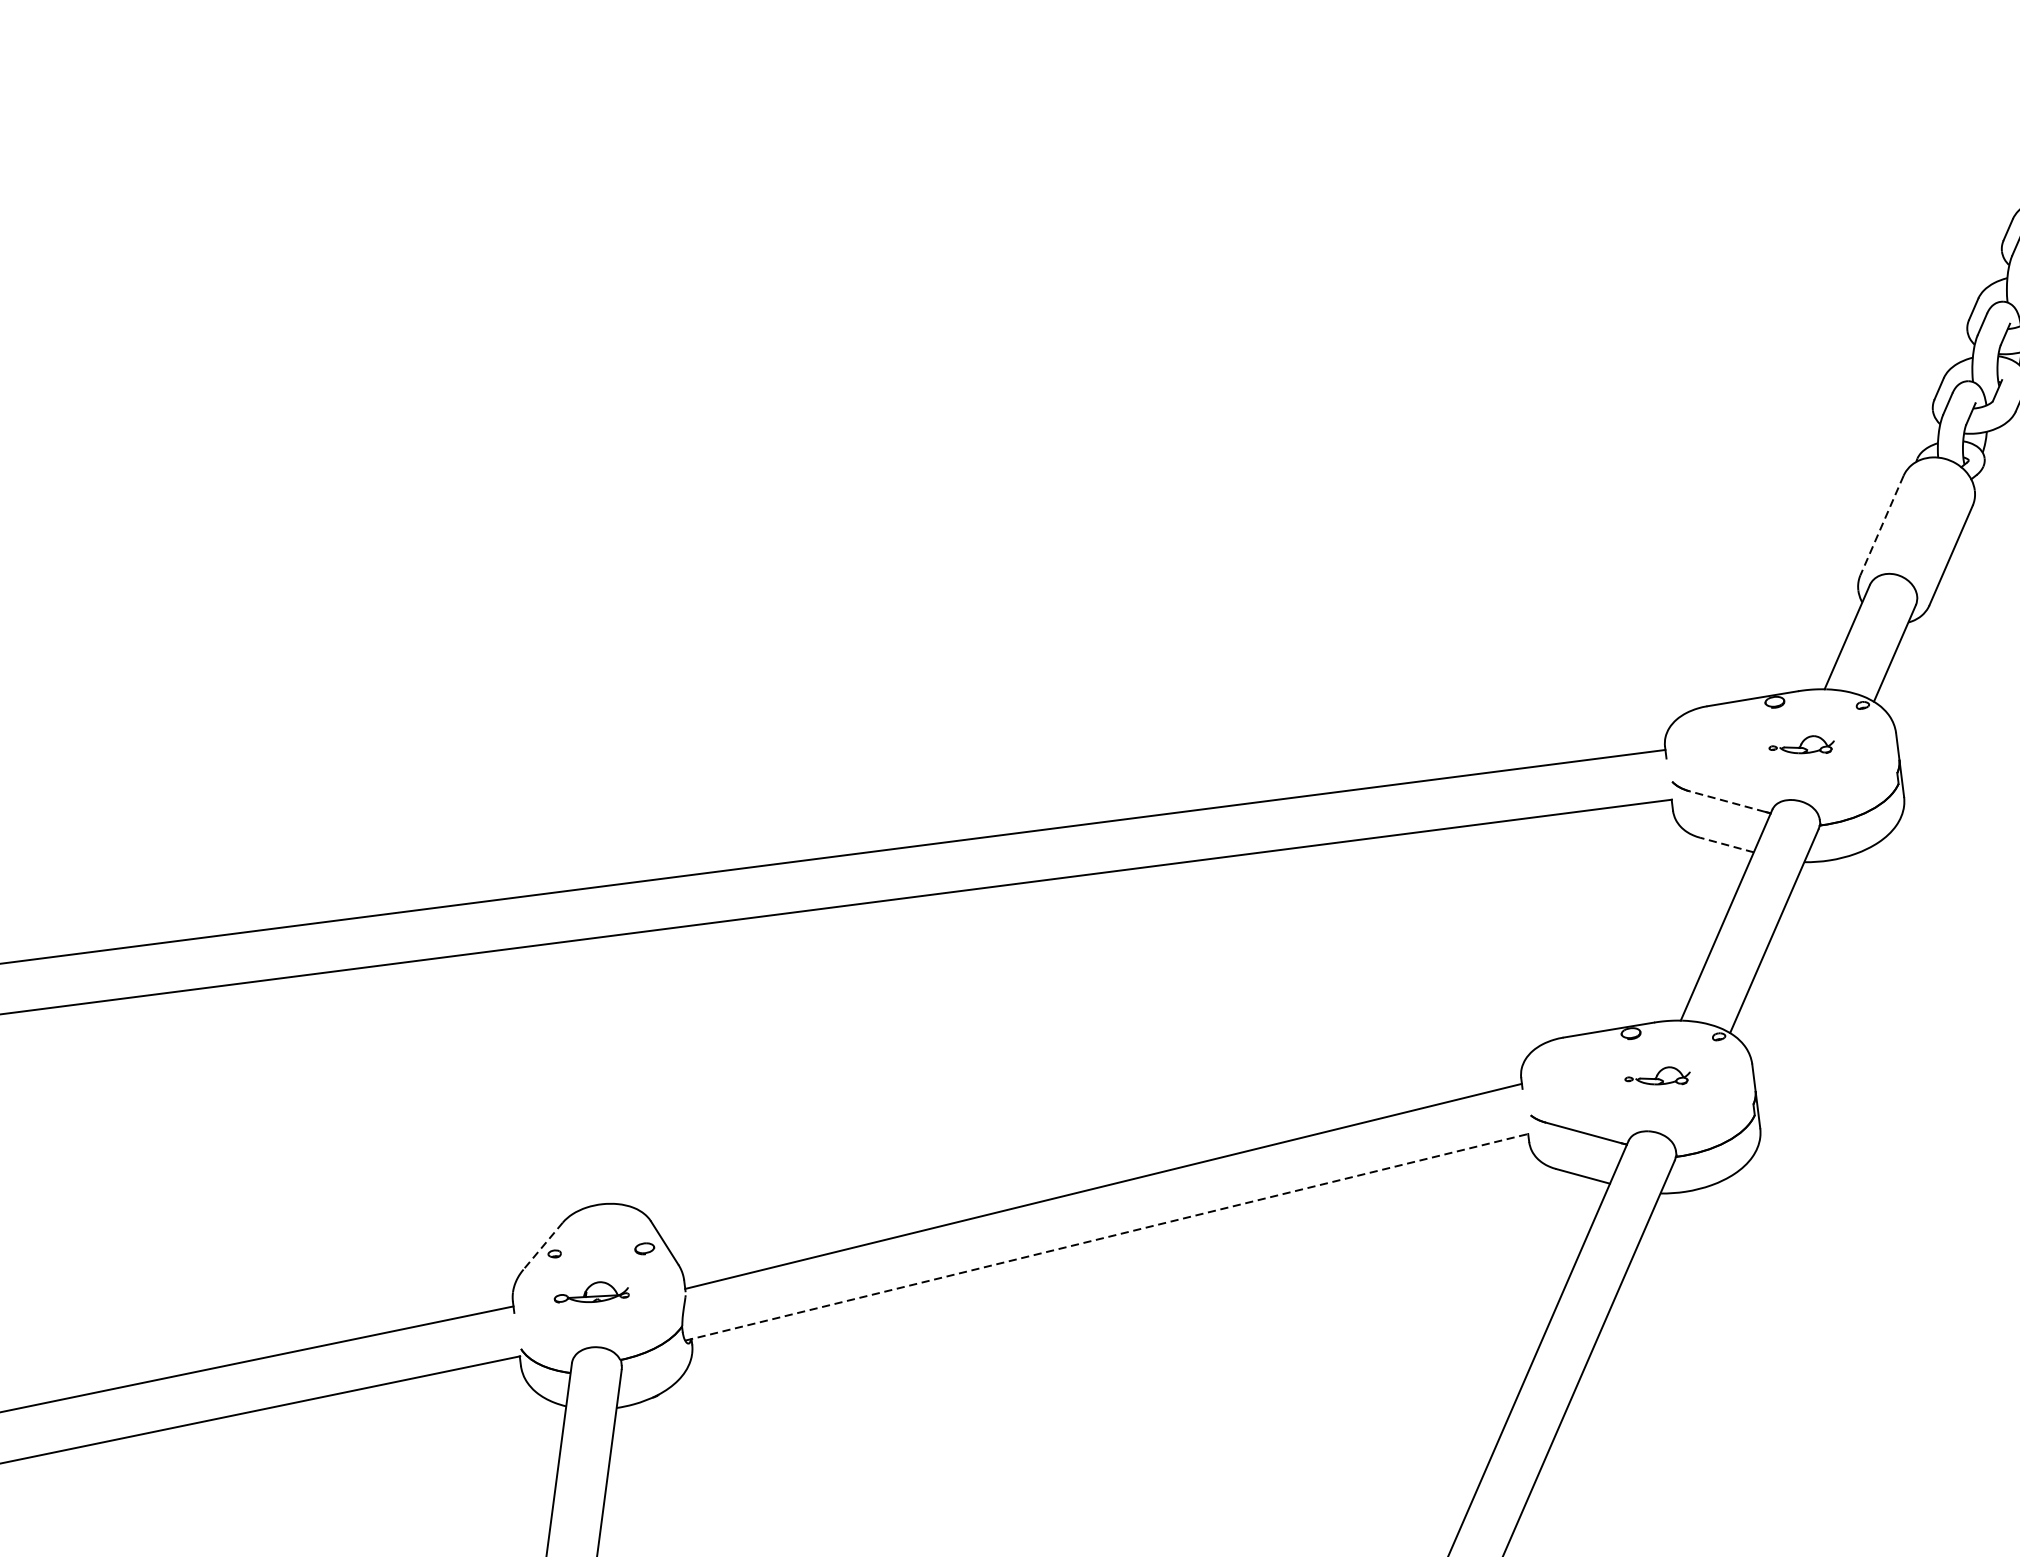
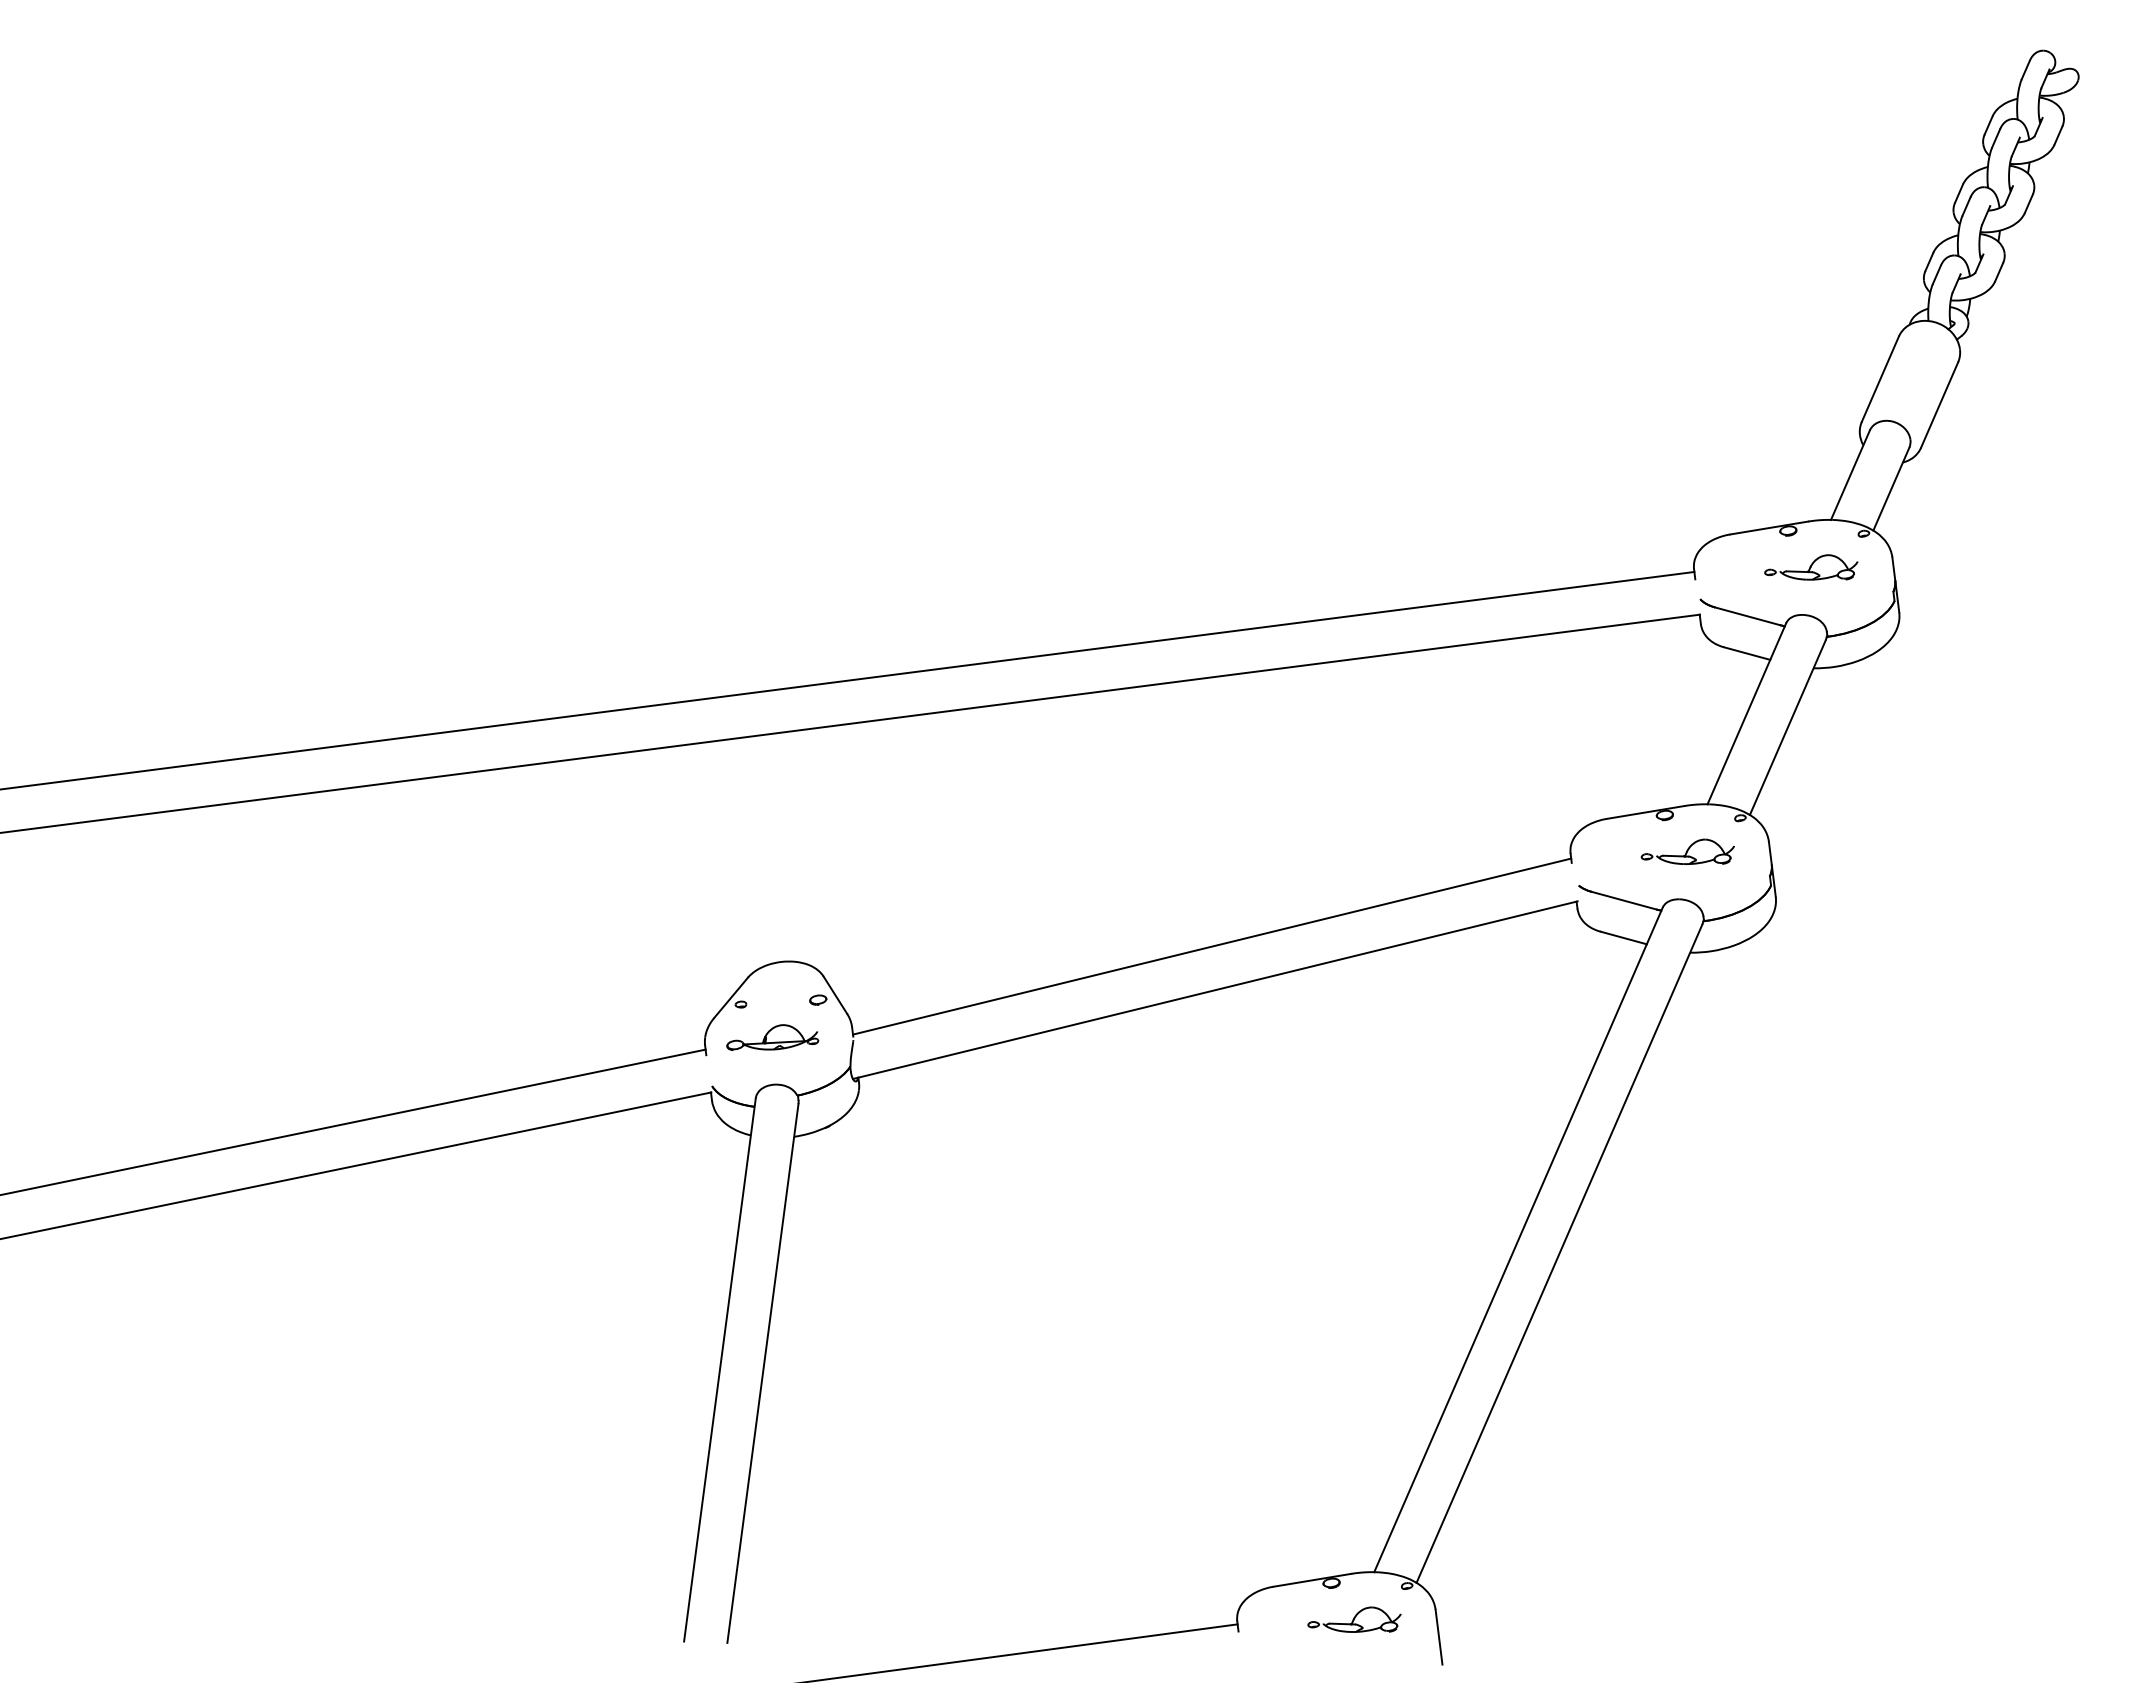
line: (1882, 525) -> (1880, 379), dashed -> solid
part: (1801, 744) -> (1811, 567), size x1.67
line: (1727, 801) -> (1747, 616), dashed -> solid
line: (1727, 844) -> (1747, 653), dashed -> solid
part: (1657, 1075) -> (1687, 851), size x1.67
line: (1107, 1237) -> (1215, 990), dashed -> solid
line: (542, 1246) -> (730, 998), dashed -> solid
part: (591, 1292) -> (772, 1037), size x1.43

